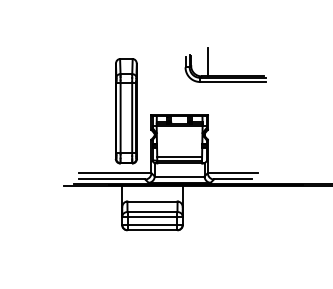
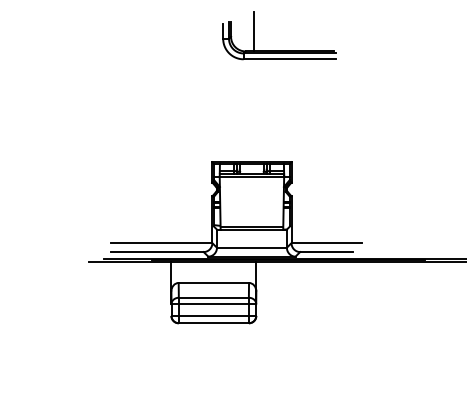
part: (225, 75) -> (279, 50), moved
part: (125, 111) -> (176, 156), removed
line: (179, 156) -> (251, 220), removed

